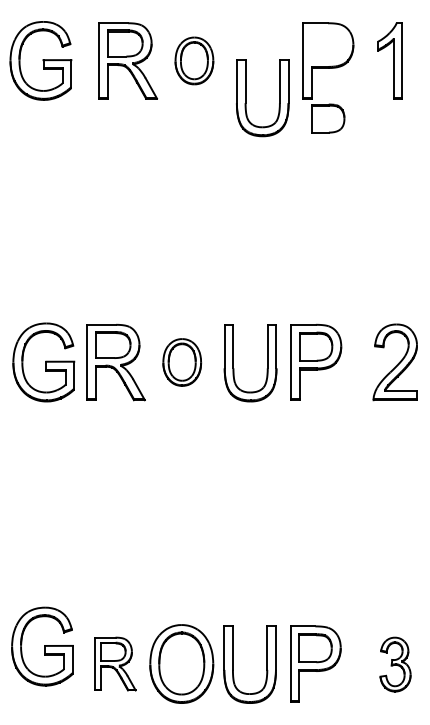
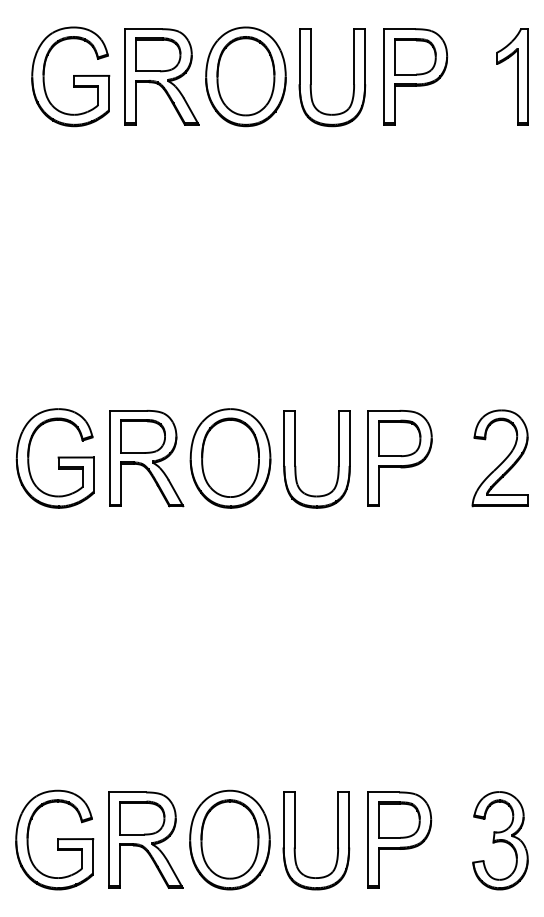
part: (40, 60) -> (70, 76), moved
part: (194, 60) -> (245, 76), size x1.67
part: (390, 60) -> (512, 76), moved
part: (246, 97) -> (311, 77), moved
part: (328, 118) -> (415, 56), moved
part: (182, 362) -> (230, 458), size x1.67
part: (42, 646) -> (54, 839), moved
part: (115, 663) -> (145, 839), size x1.43
part: (395, 664) -> (500, 840), size x1.43

